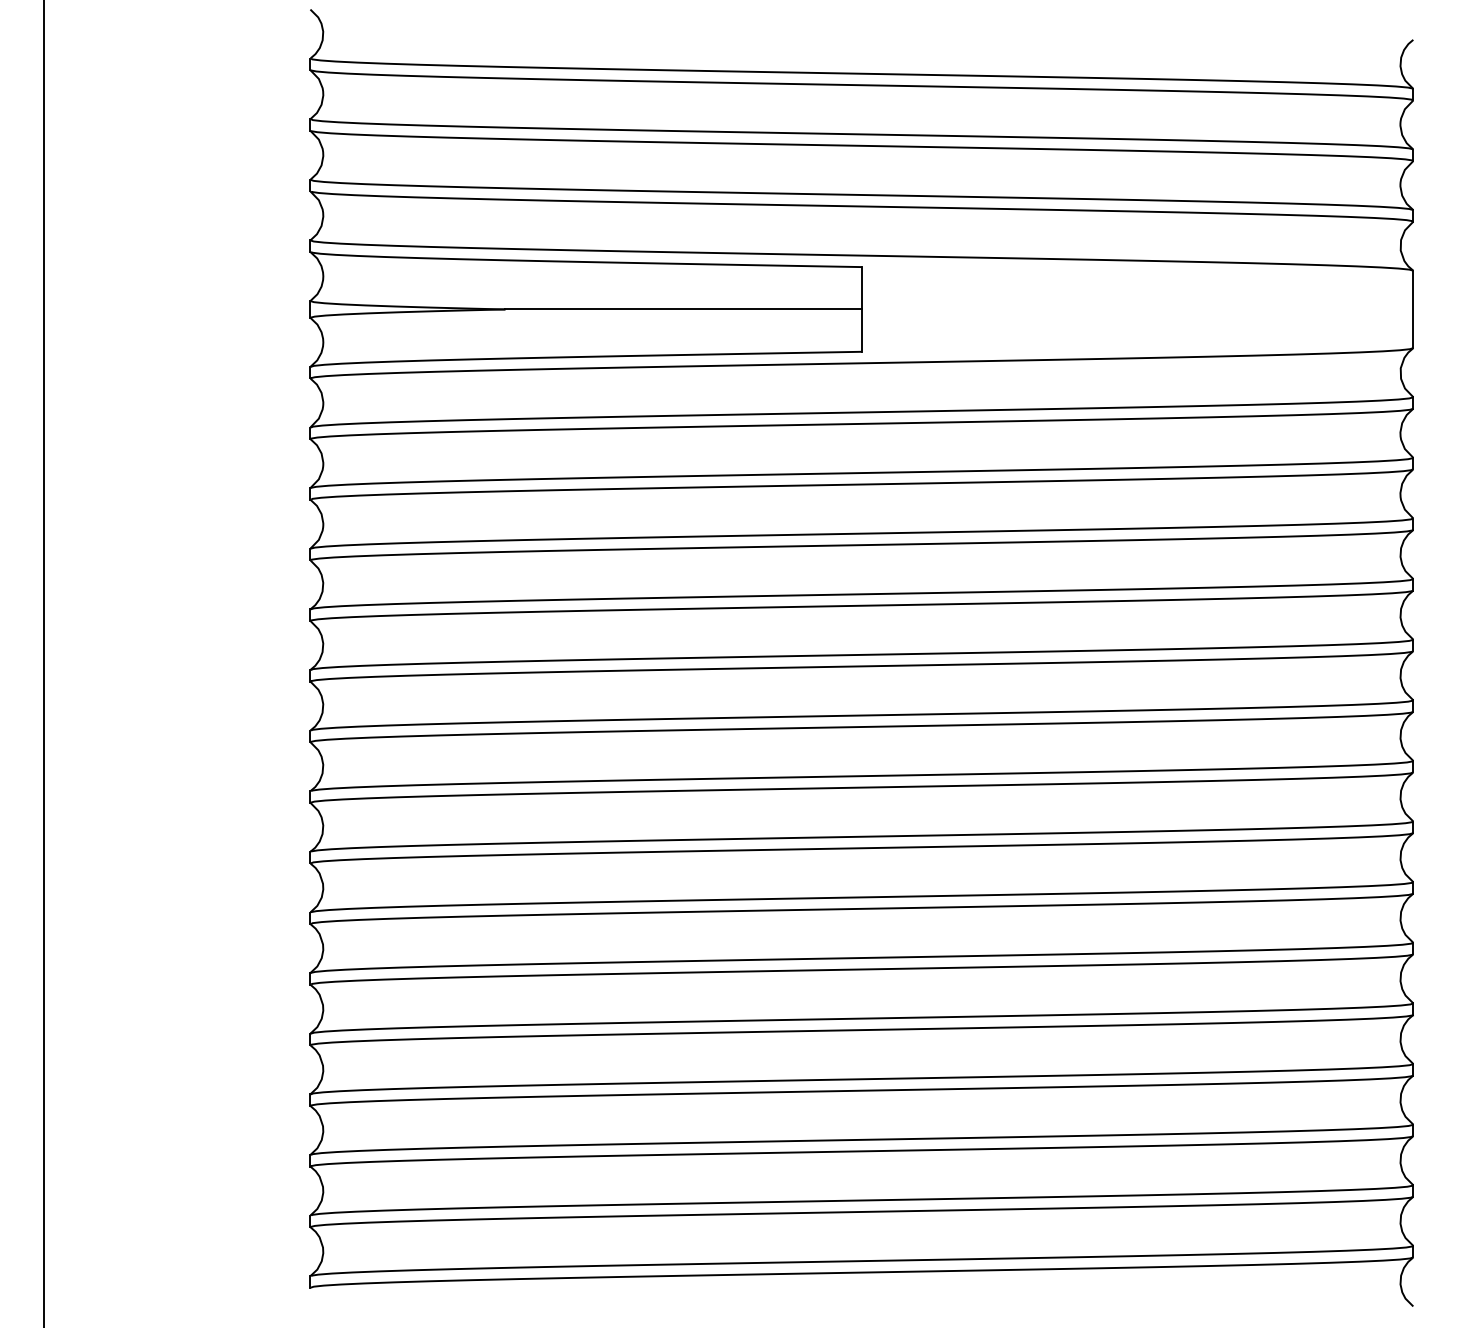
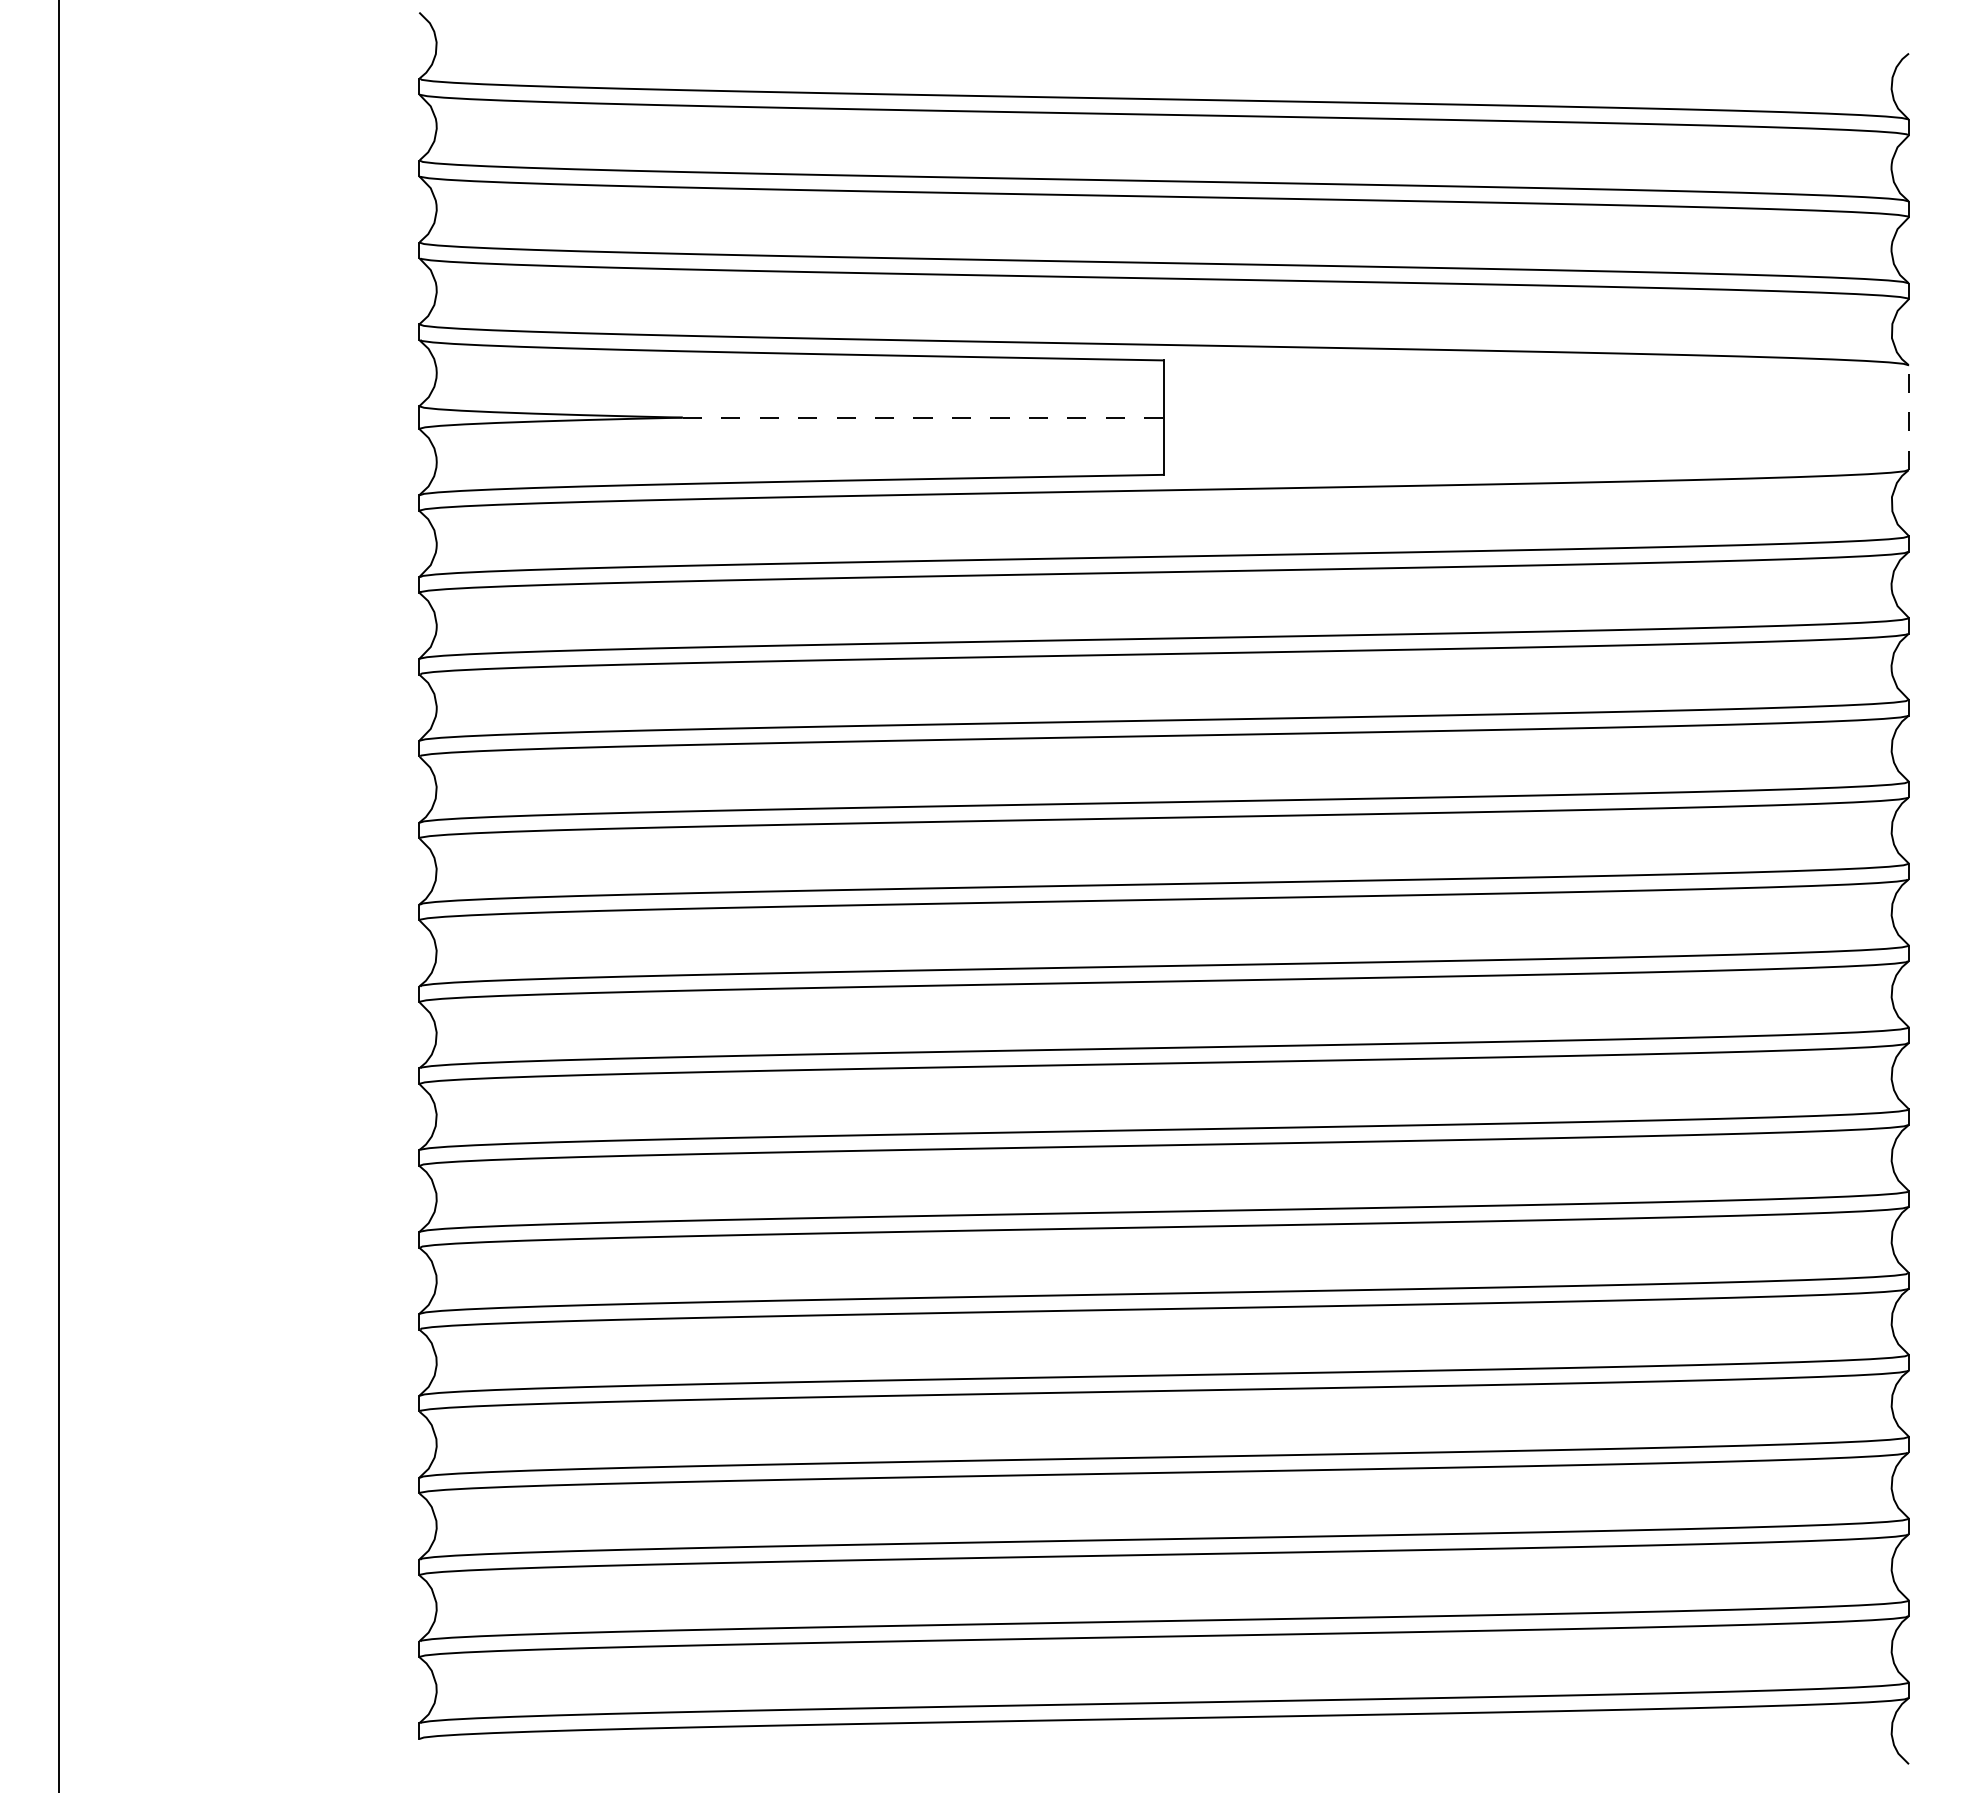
line: (683, 309) -> (923, 417), solid -> dashed
line: (1412, 309) -> (1908, 417), solid -> dashed

